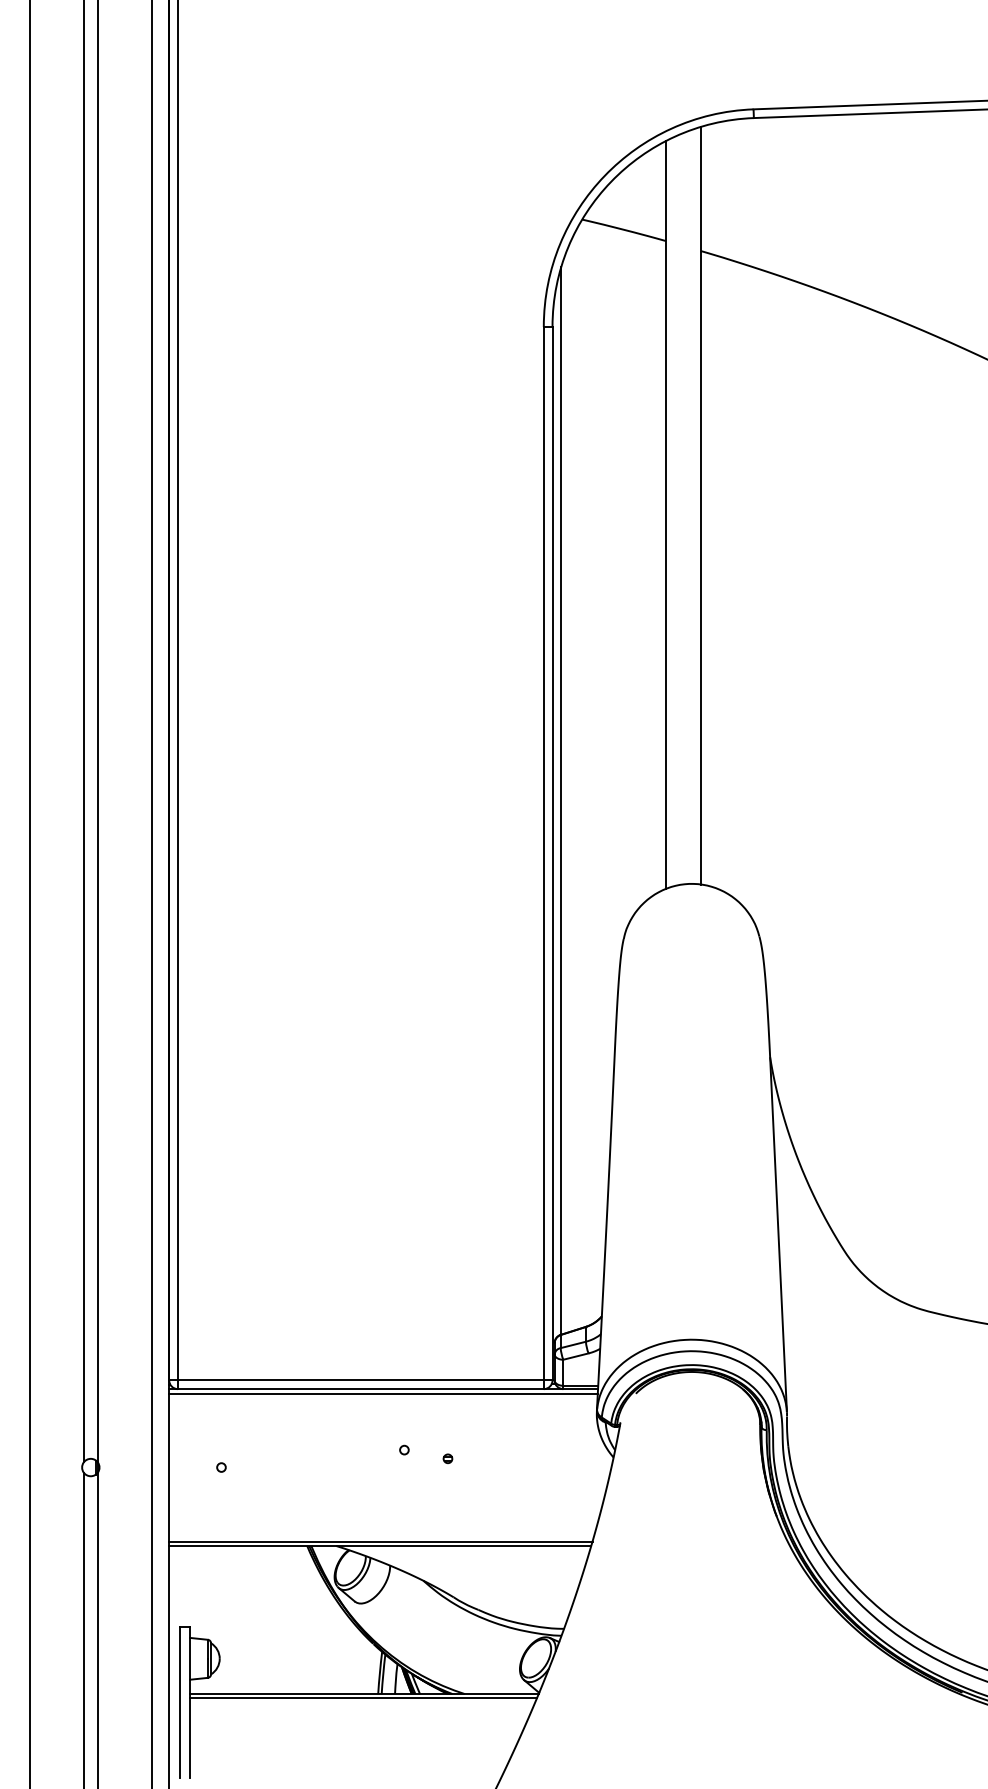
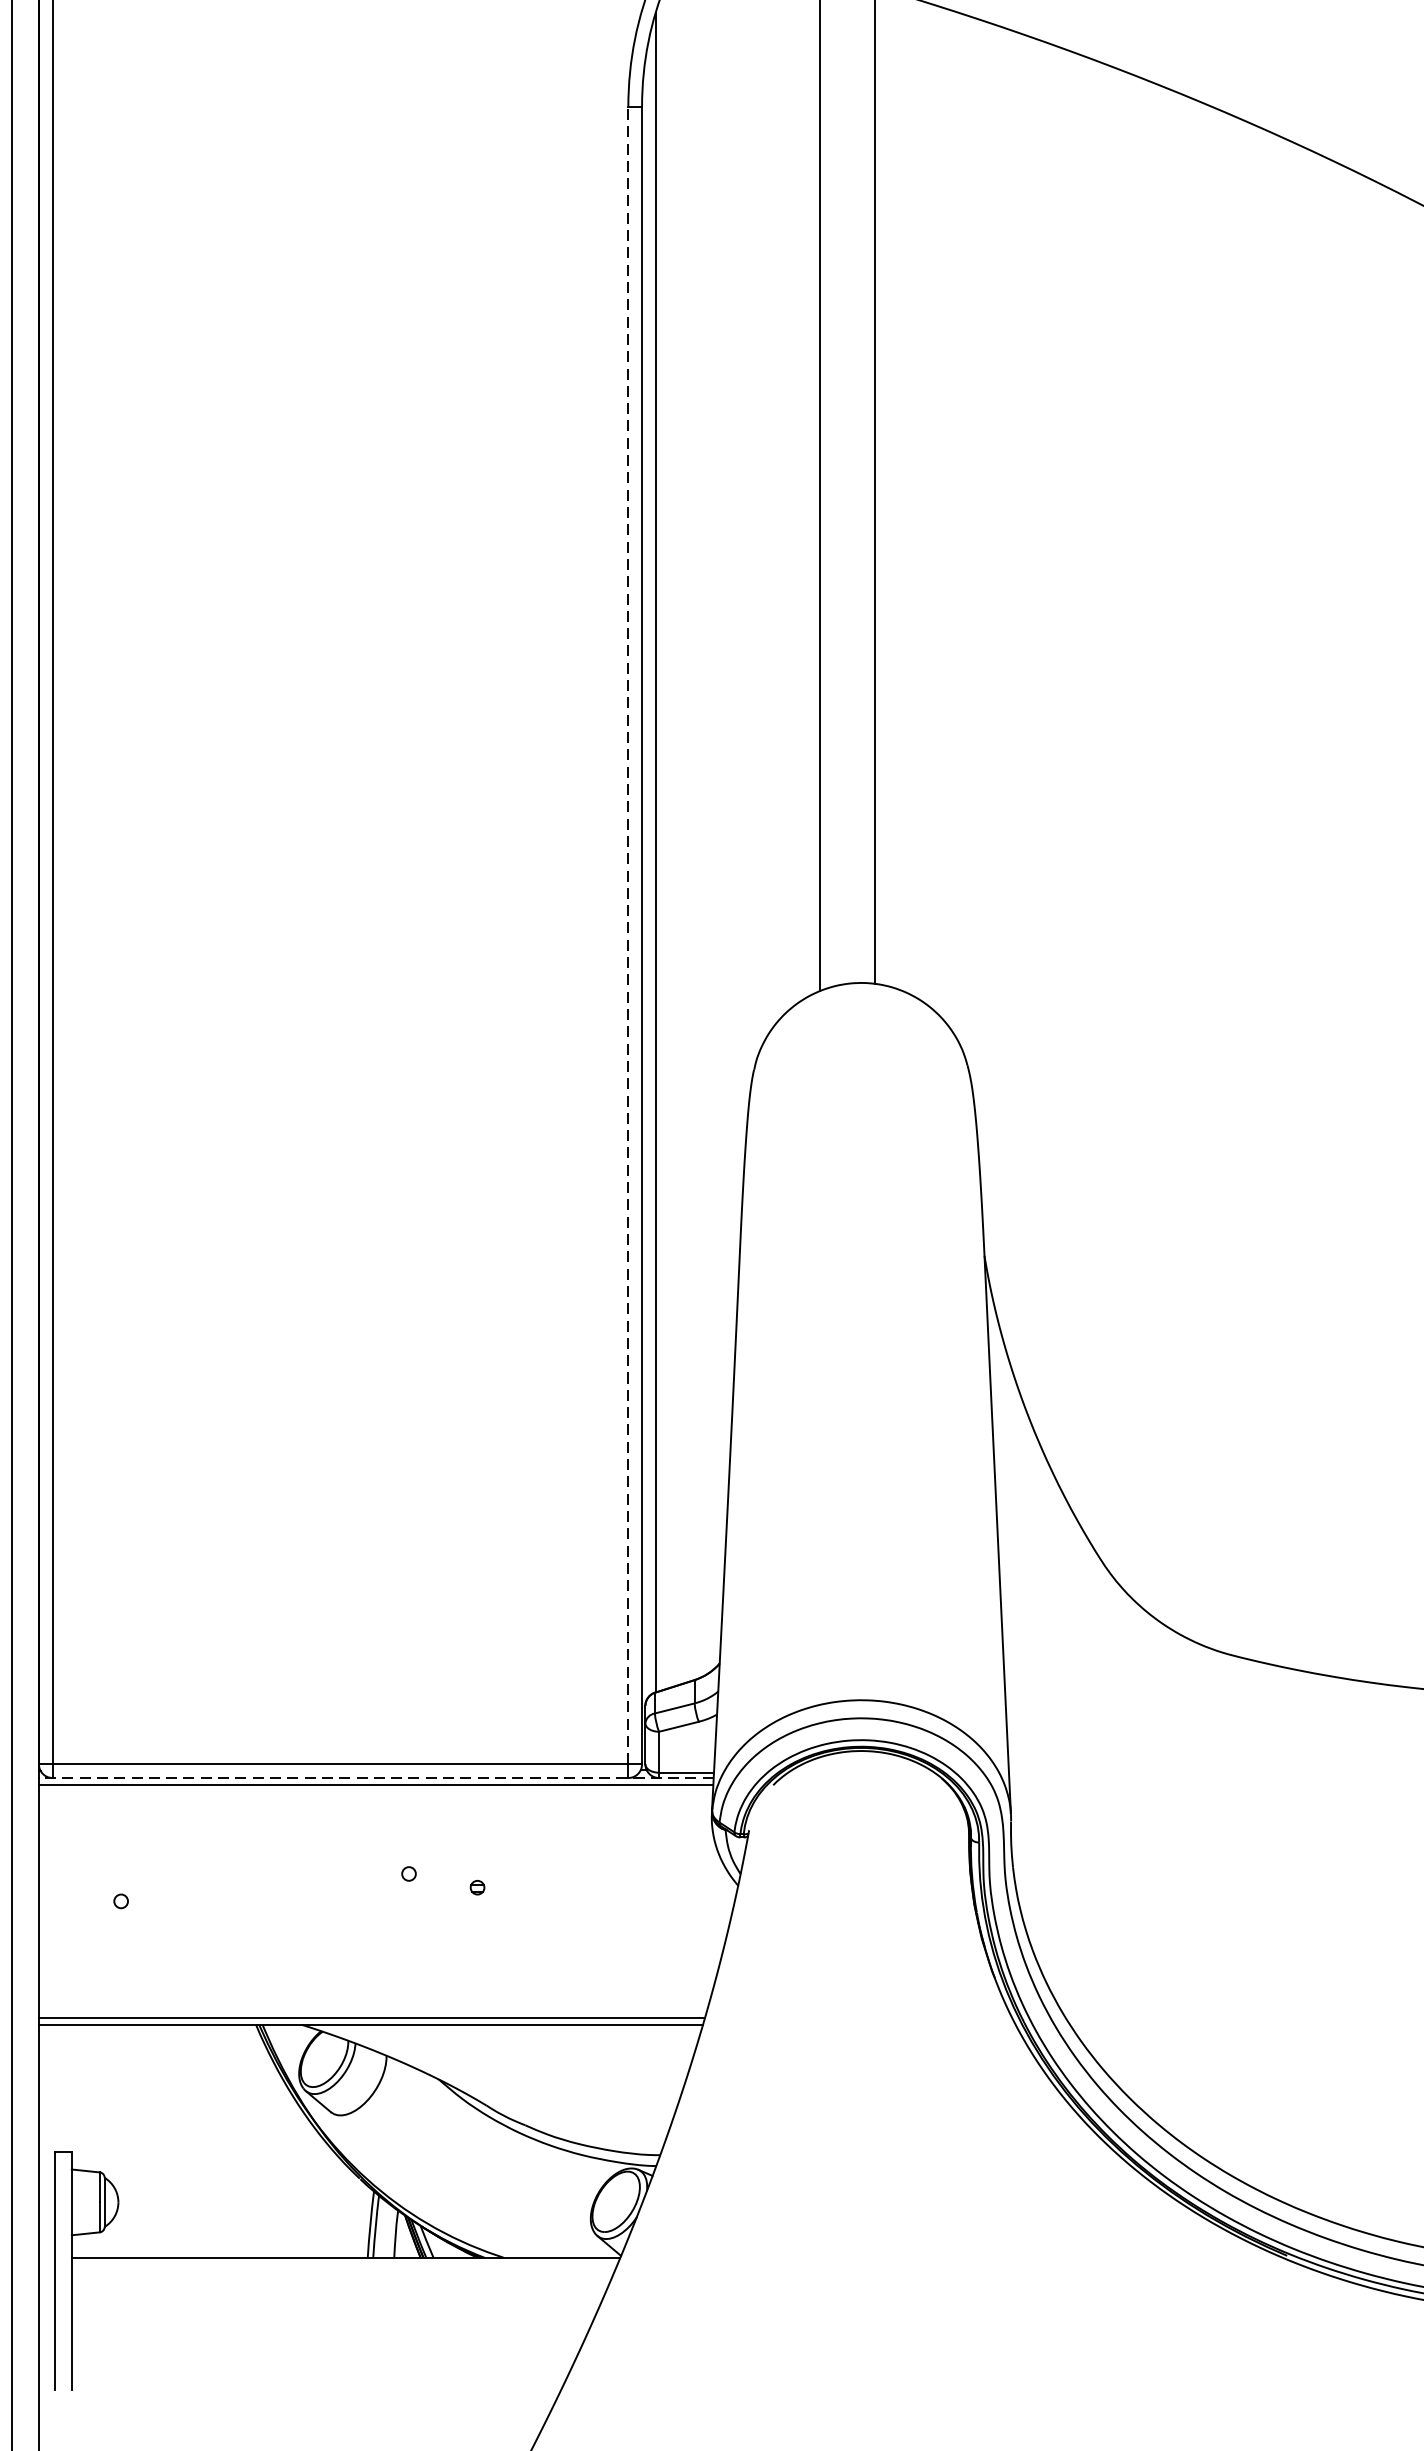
line: (543, 853) -> (627, 935), solid -> dashed
line: (383, 1389) -> (376, 1778), solid -> dashed
line: (363, 1697) -> (344, 2263), removed

